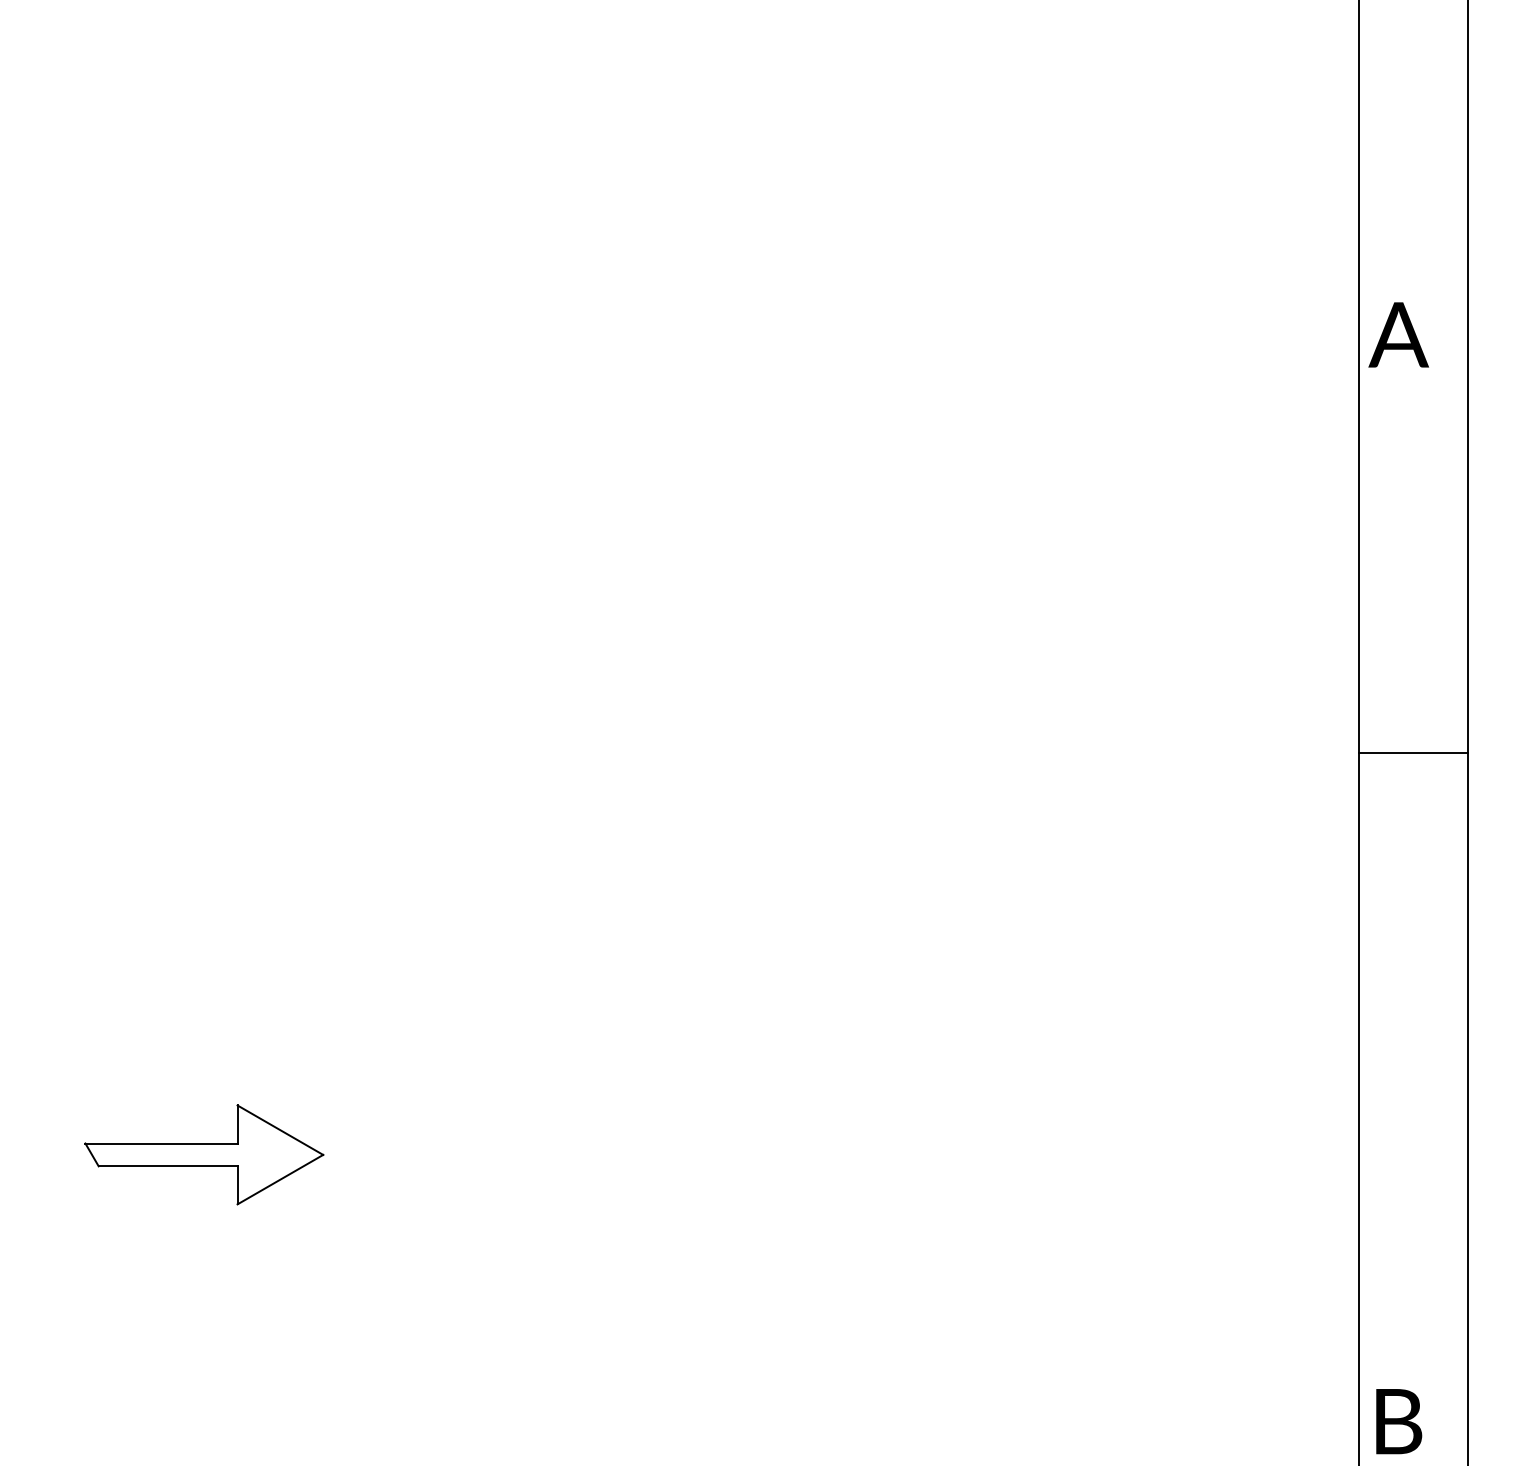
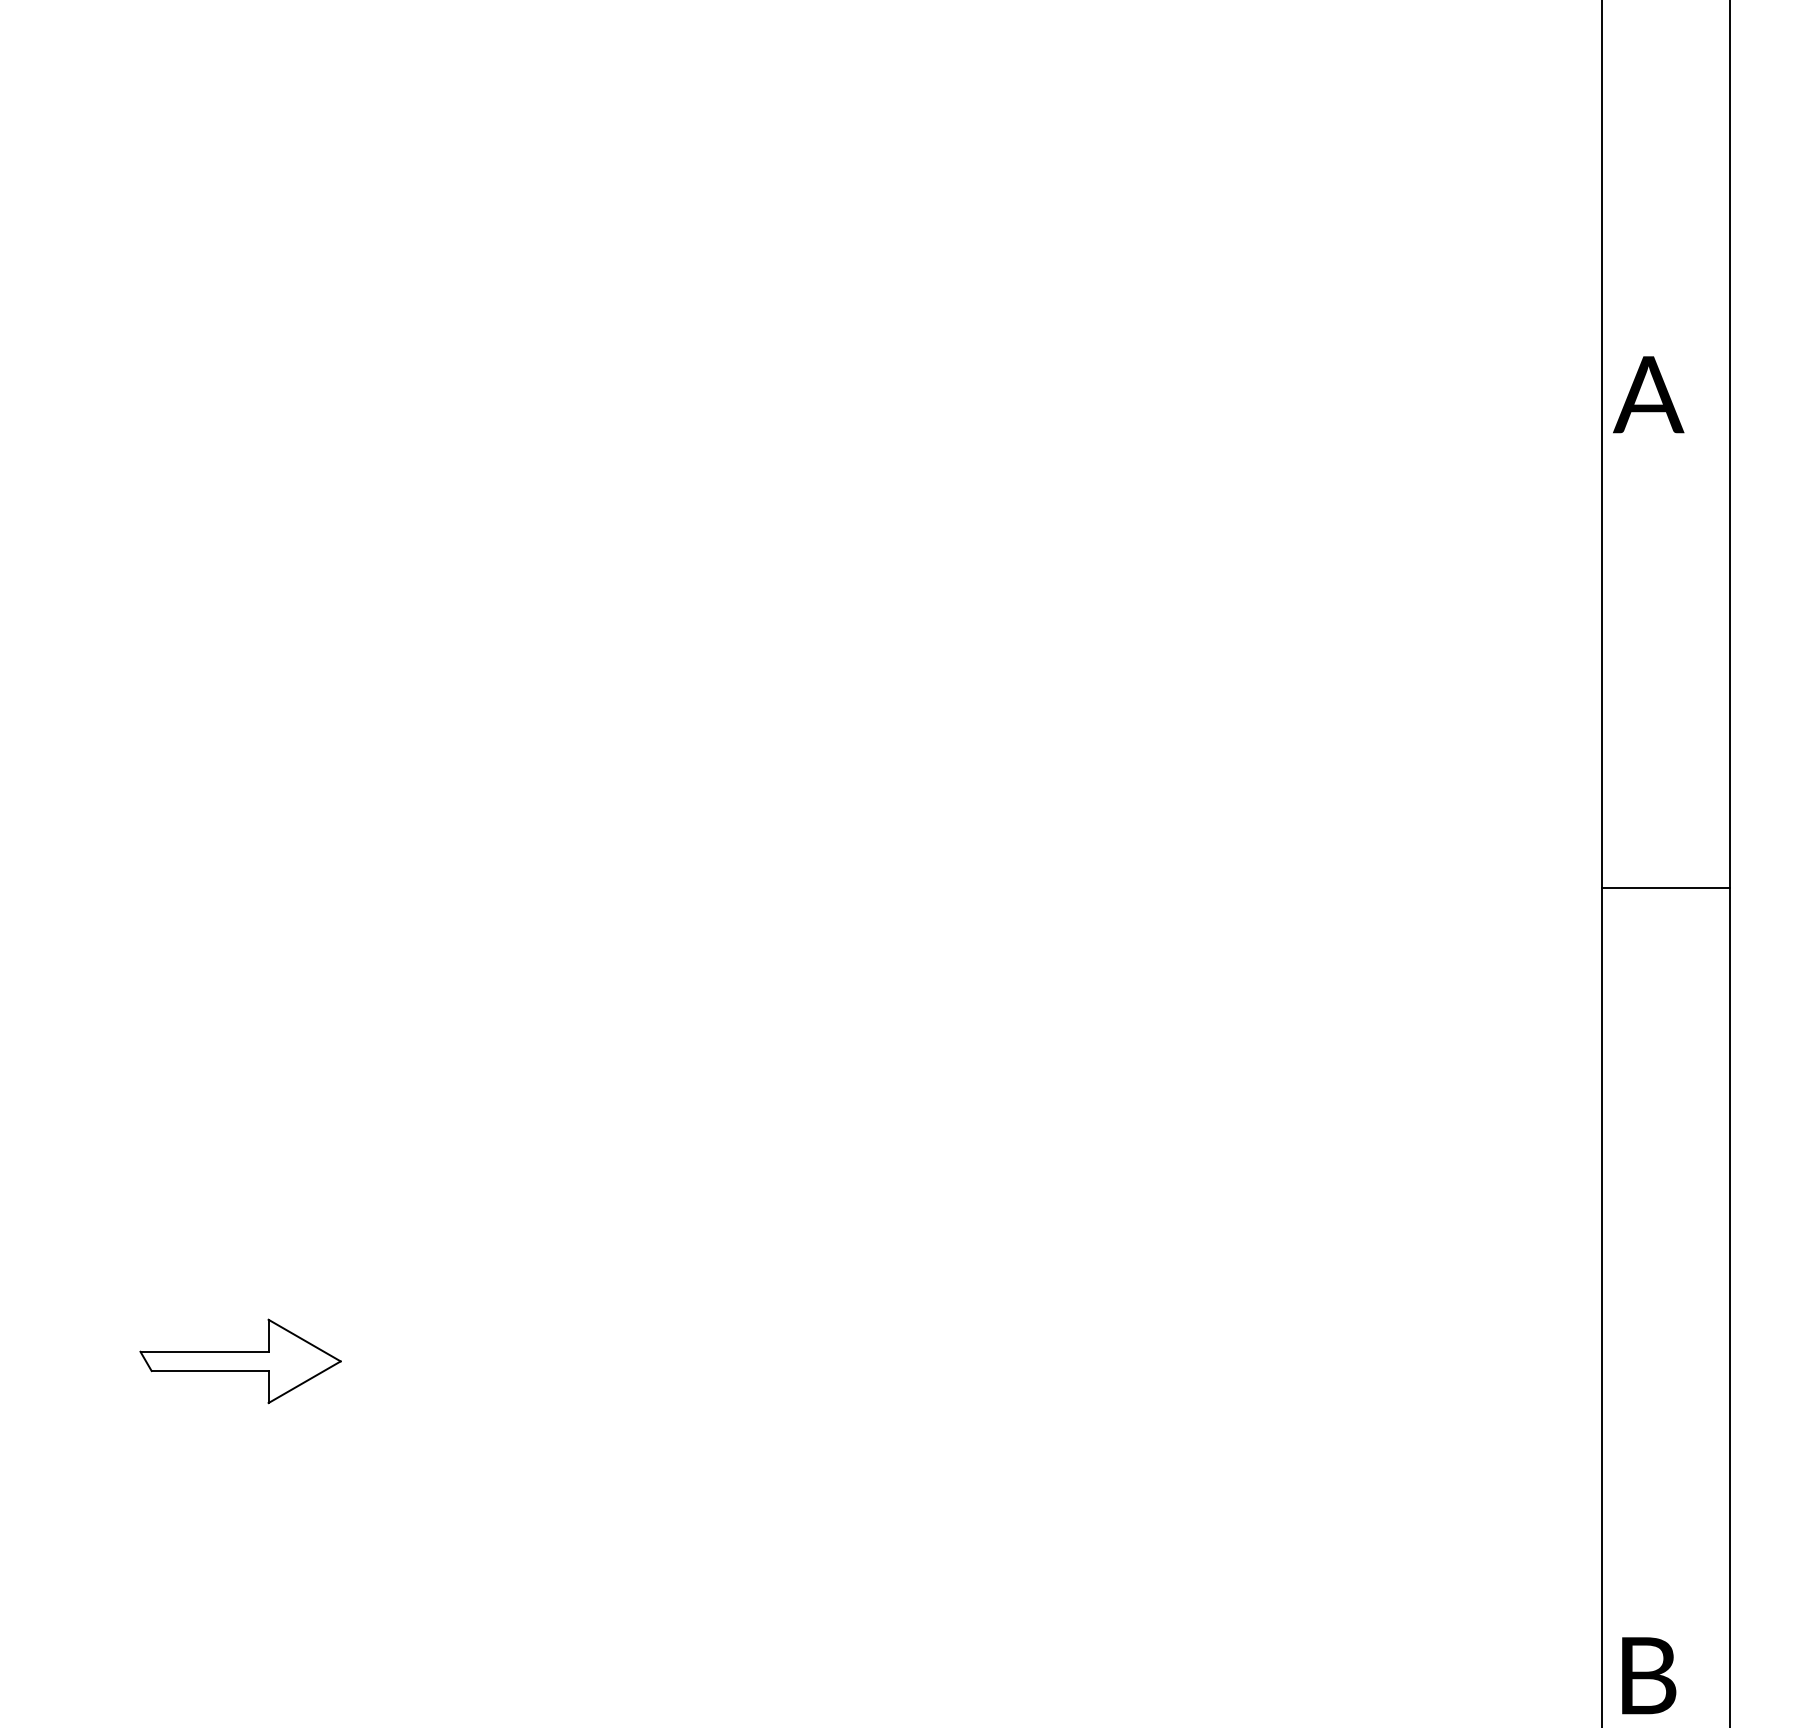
part: (204, 1155) -> (240, 1361), size x0.71

